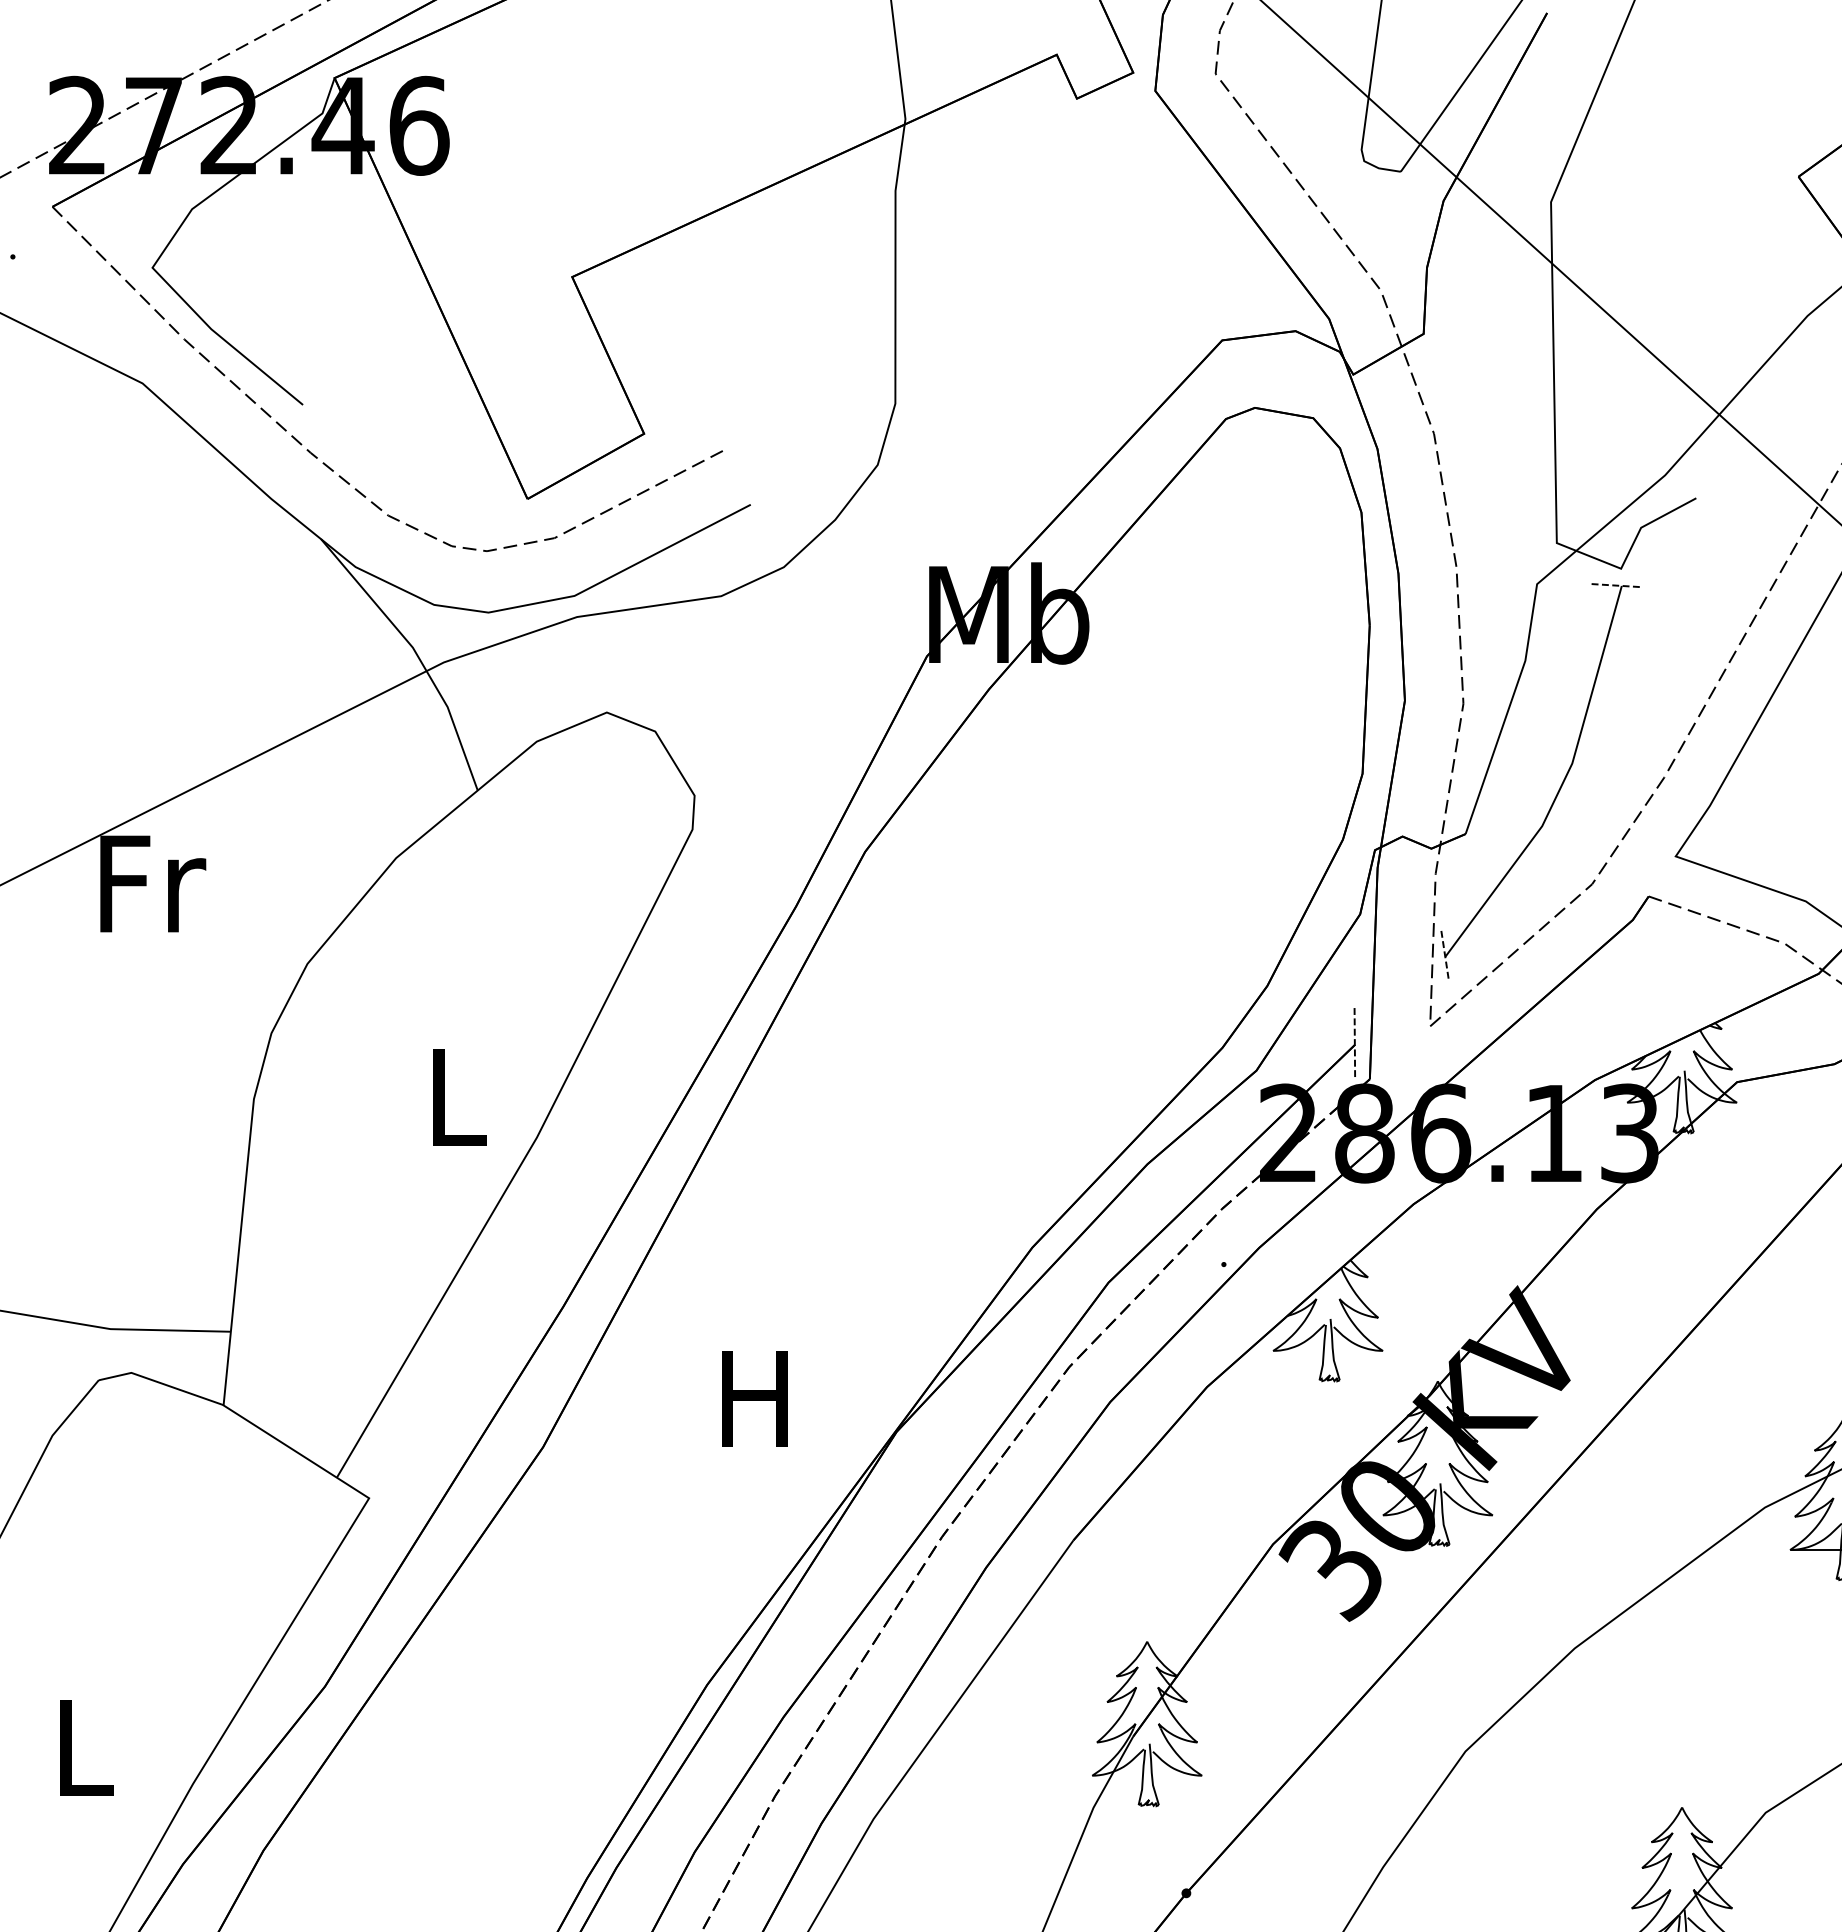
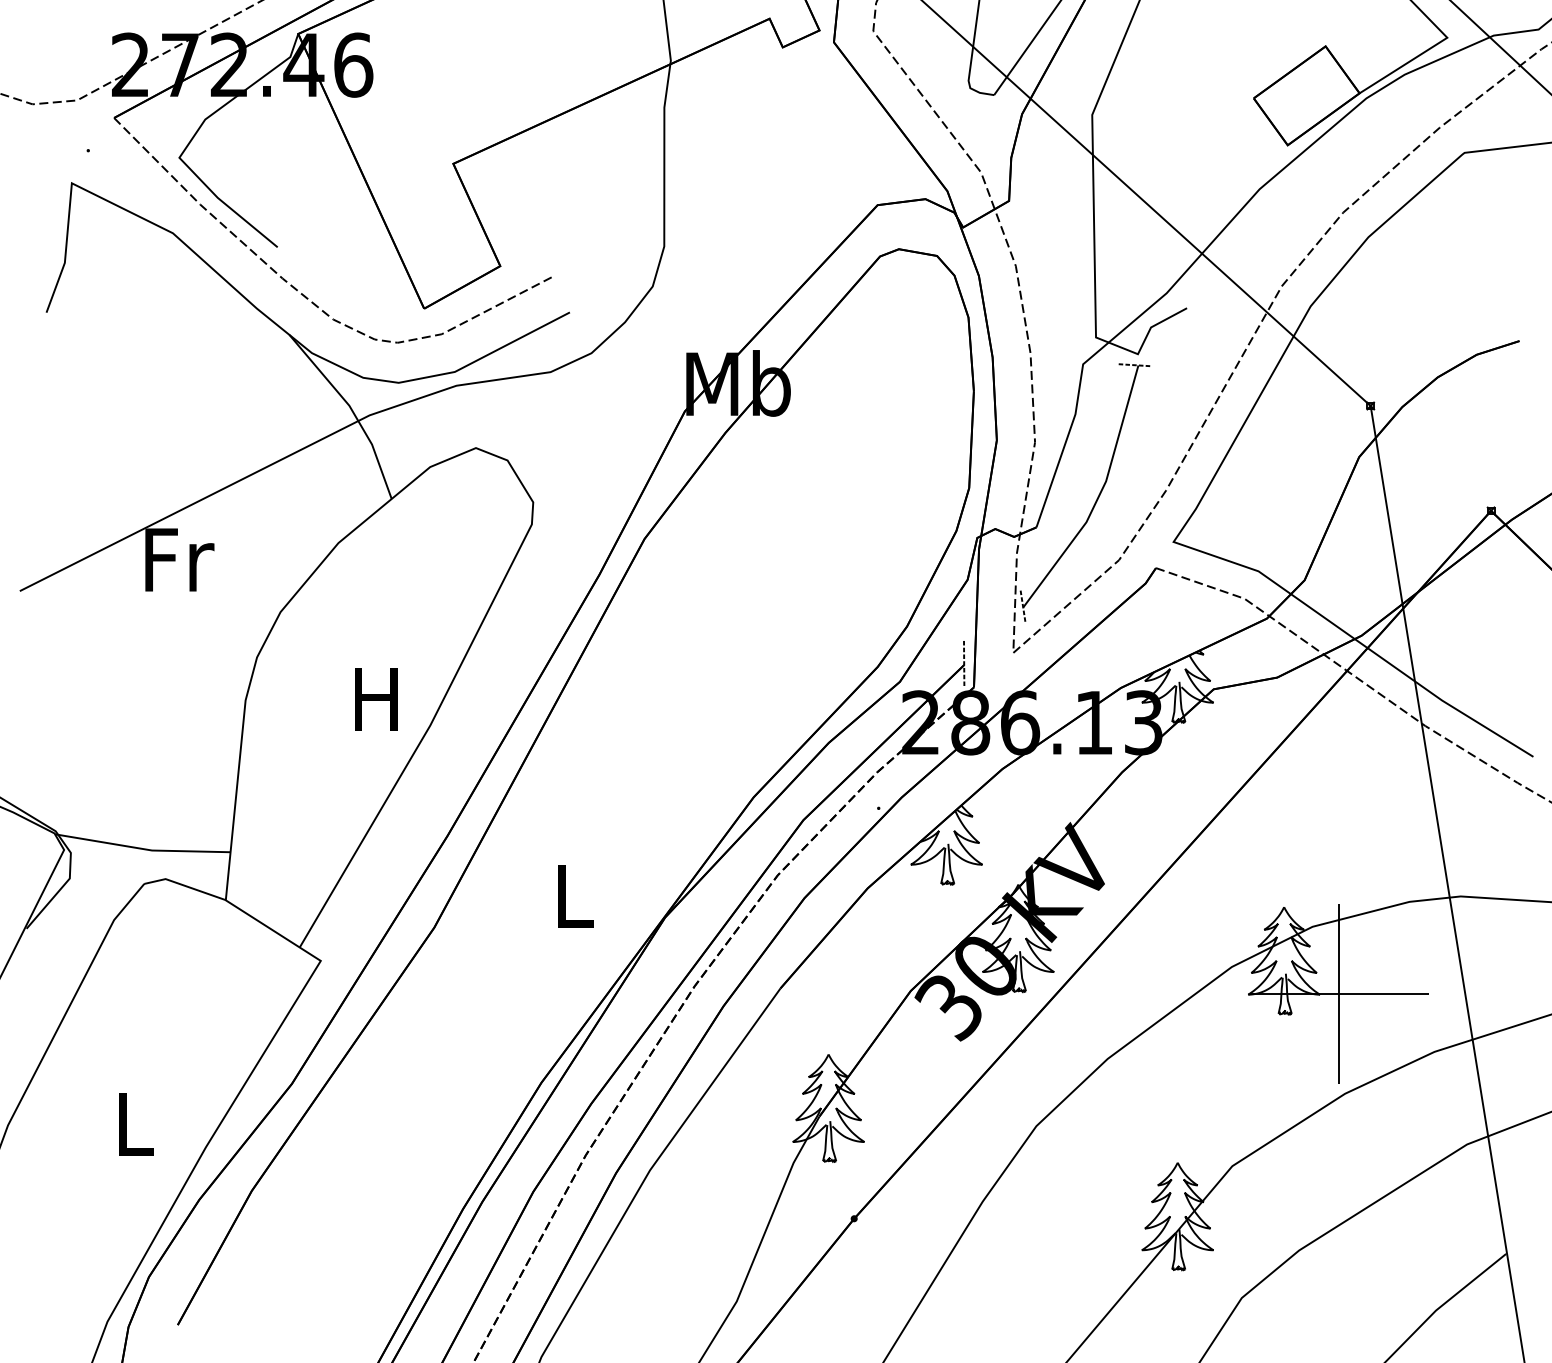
text: (454, 1097) -> (376, 699), L -> H
text: (754, 1399) -> (572, 896), H -> L

